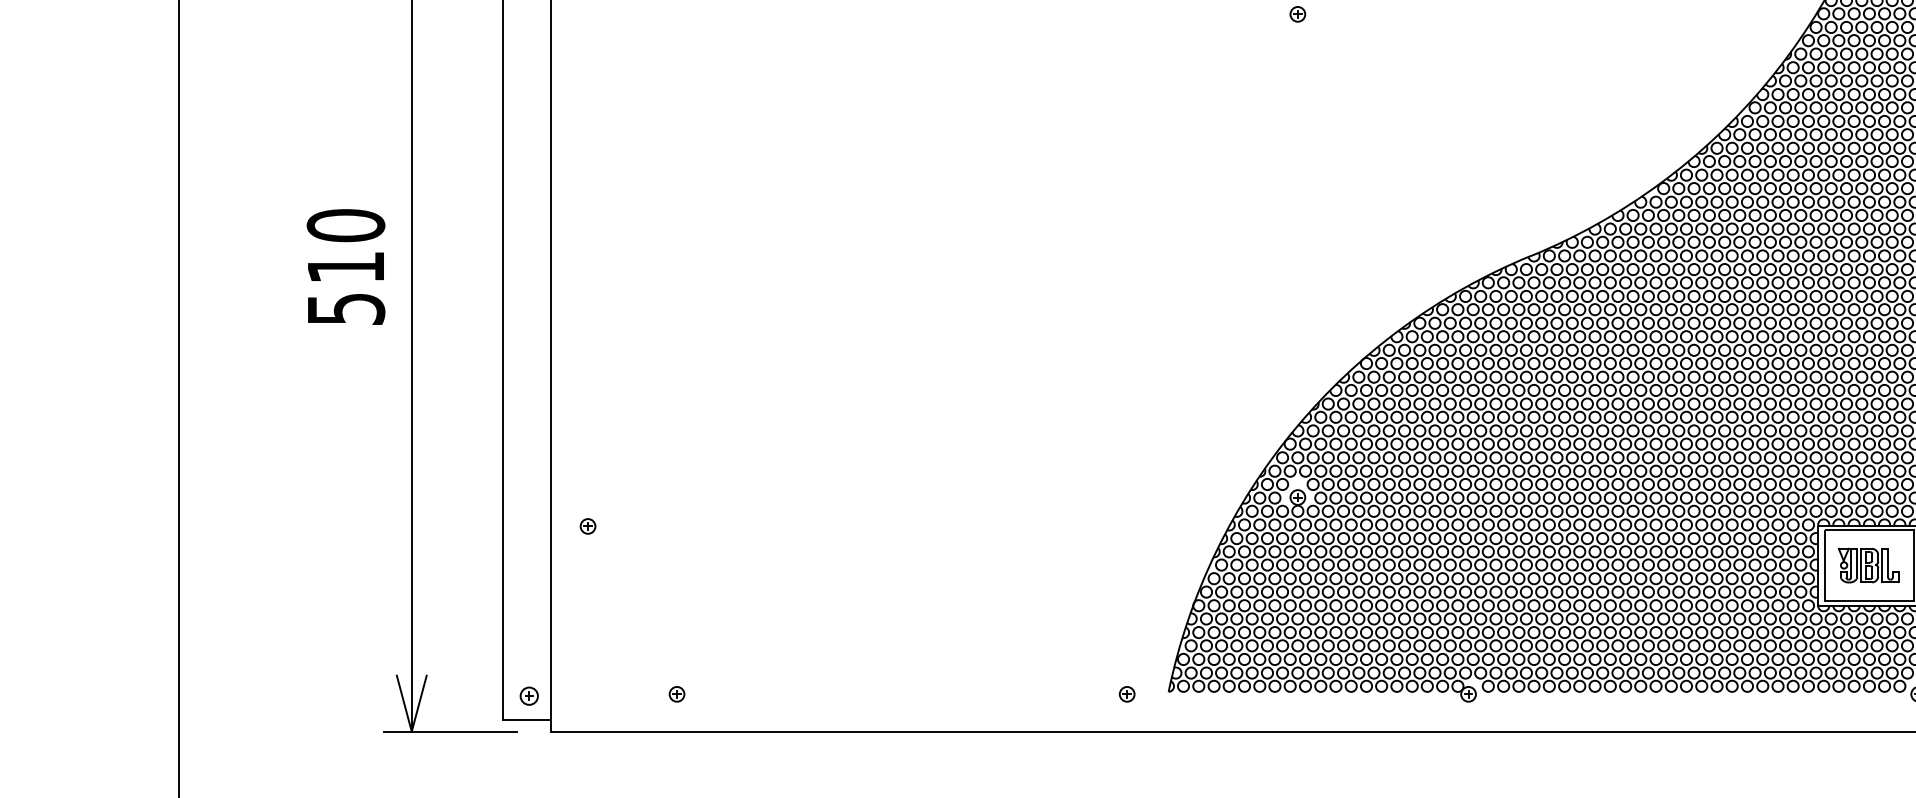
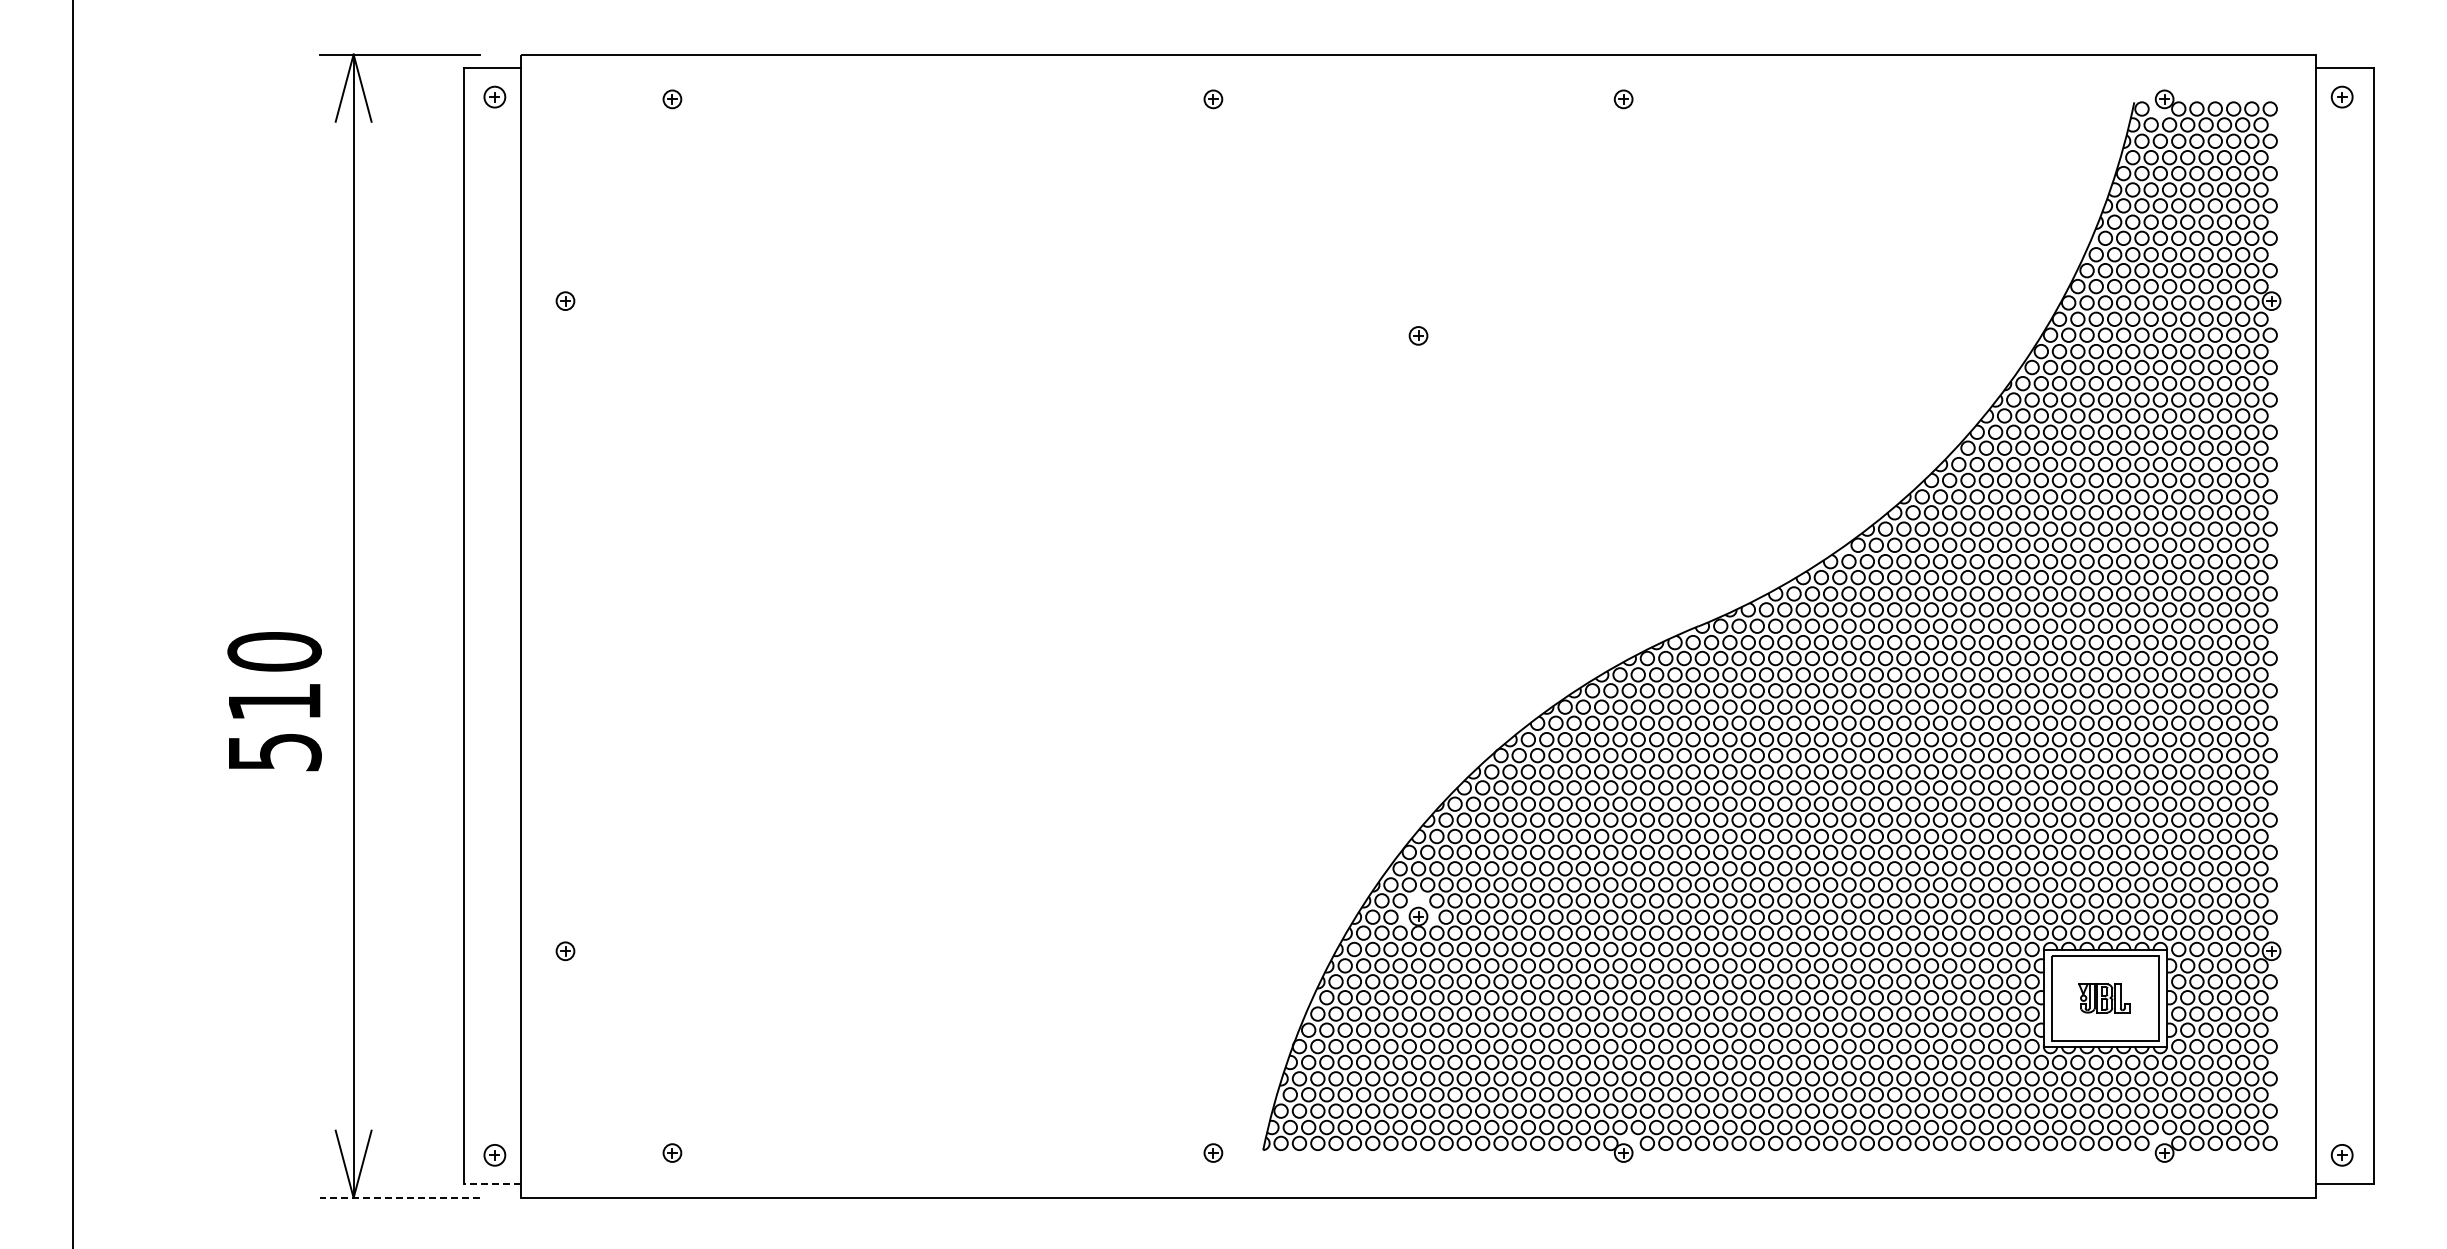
text: (345, 266) -> (274, 701), moved
part: (1867, 565) -> (2103, 998), size x0.7
line: (527, 720) -> (492, 1184), solid -> dashed
line: (449, 731) -> (399, 1197), solid -> dashed

